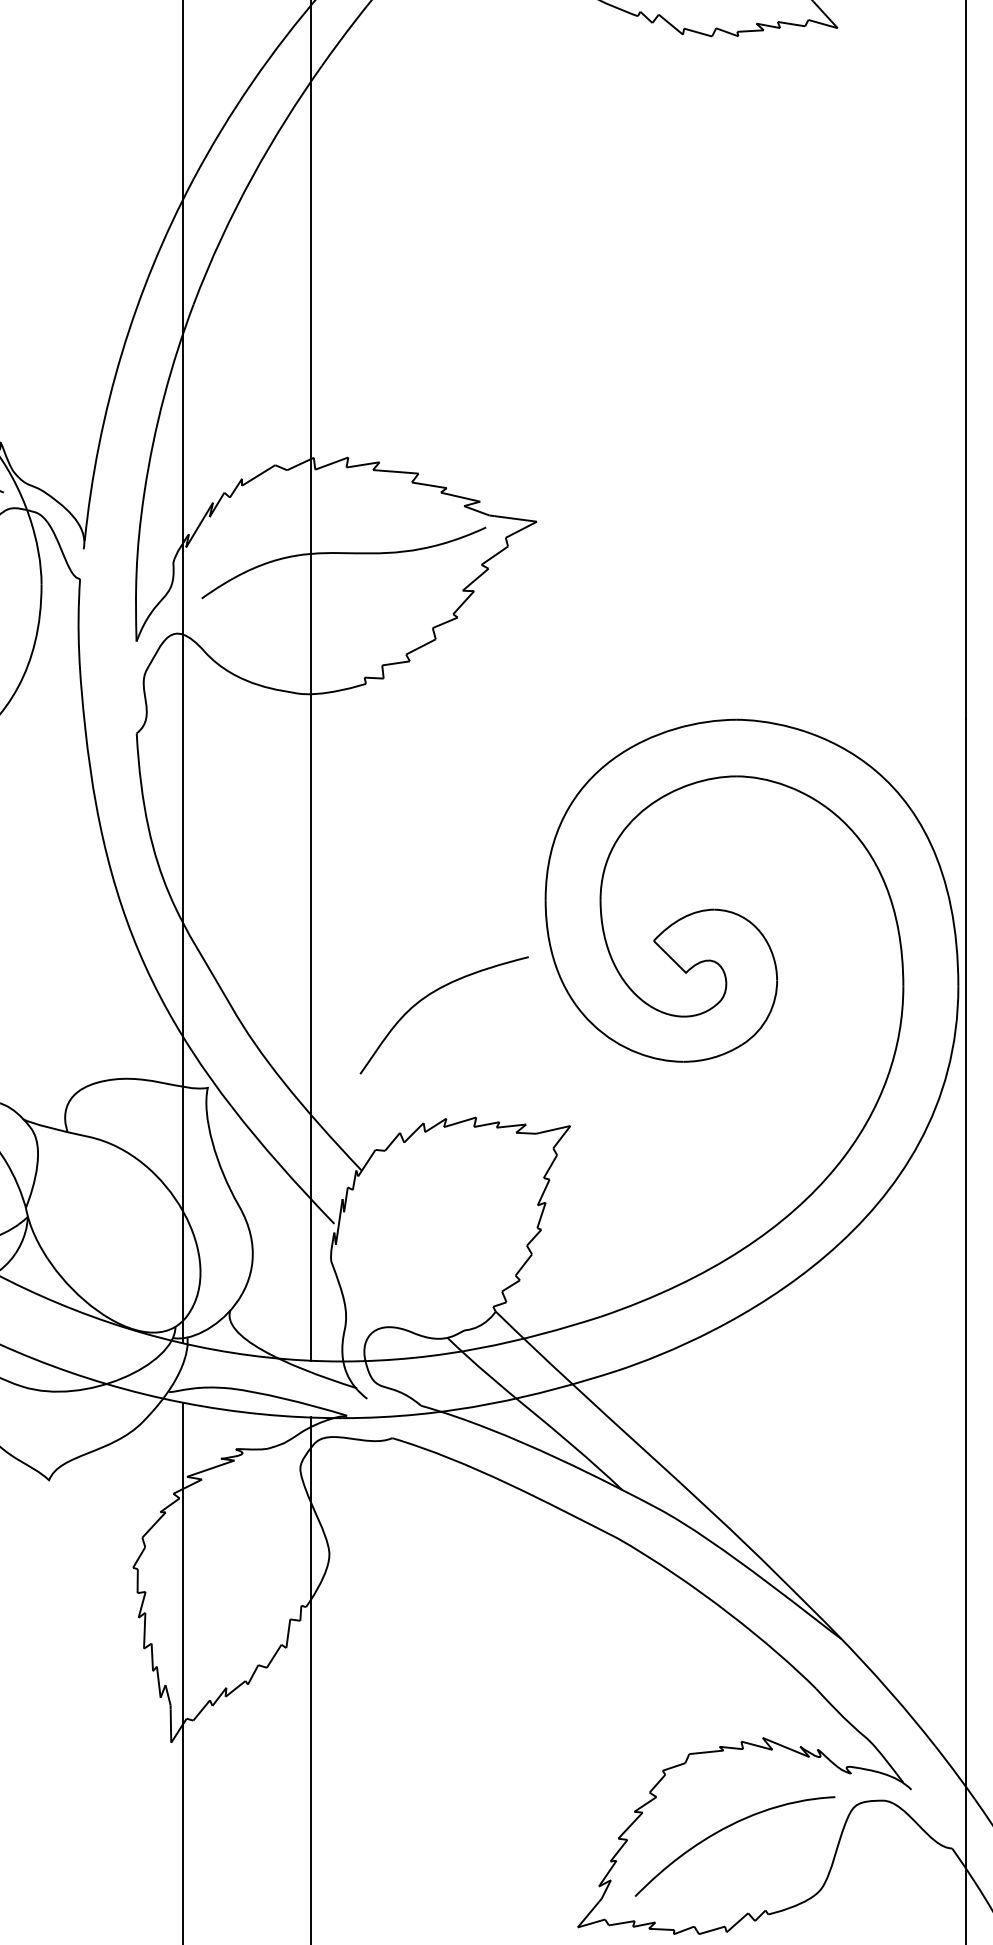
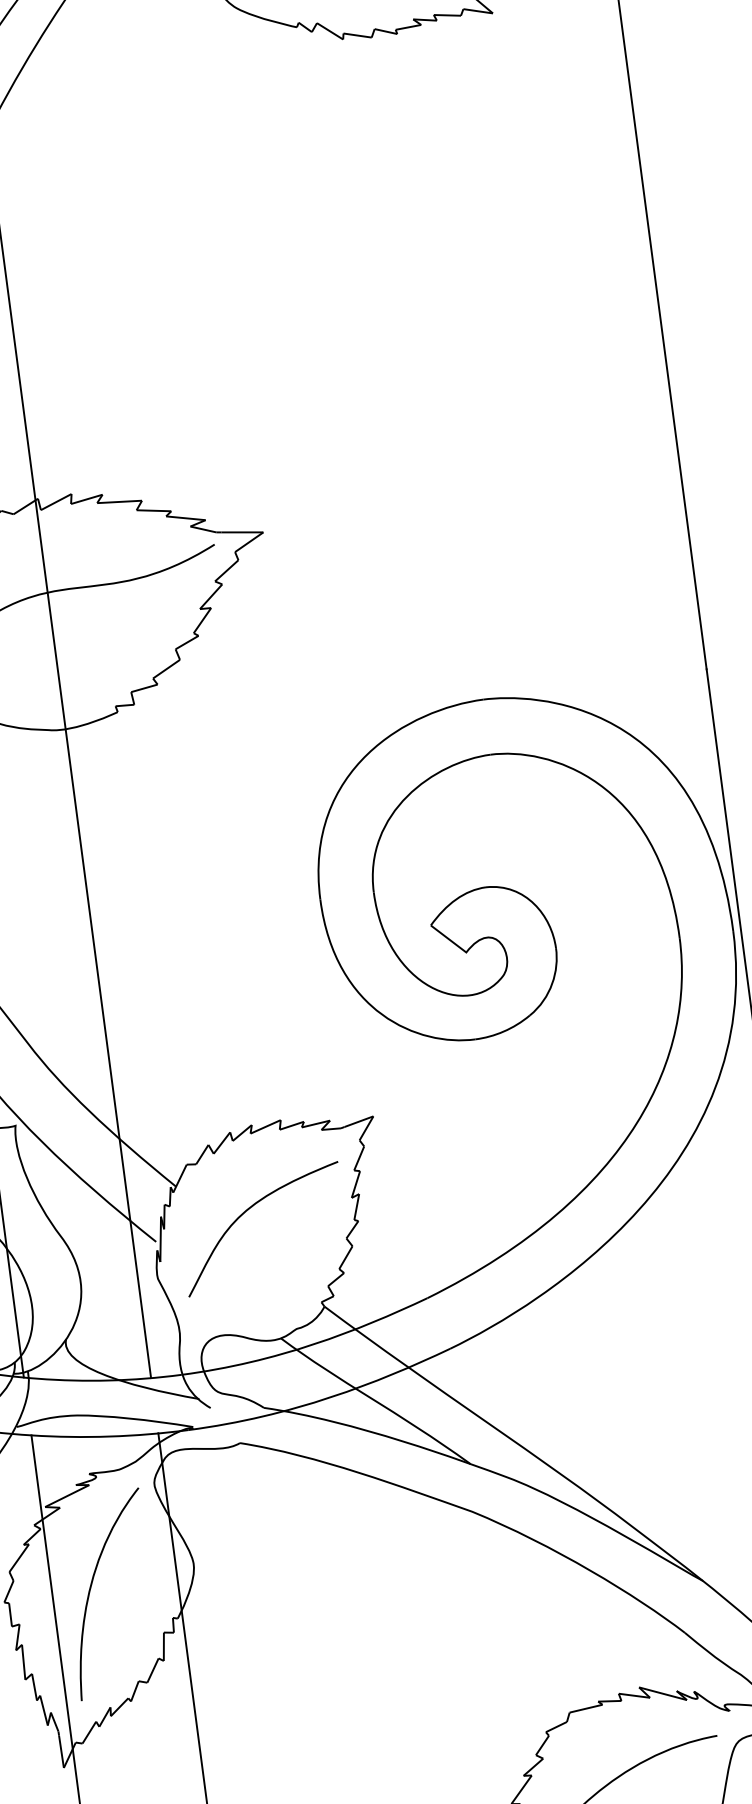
curve: (433, 993) -> (250, 1209), moved
curve: (222, 1566) -> (91, 1589), added

